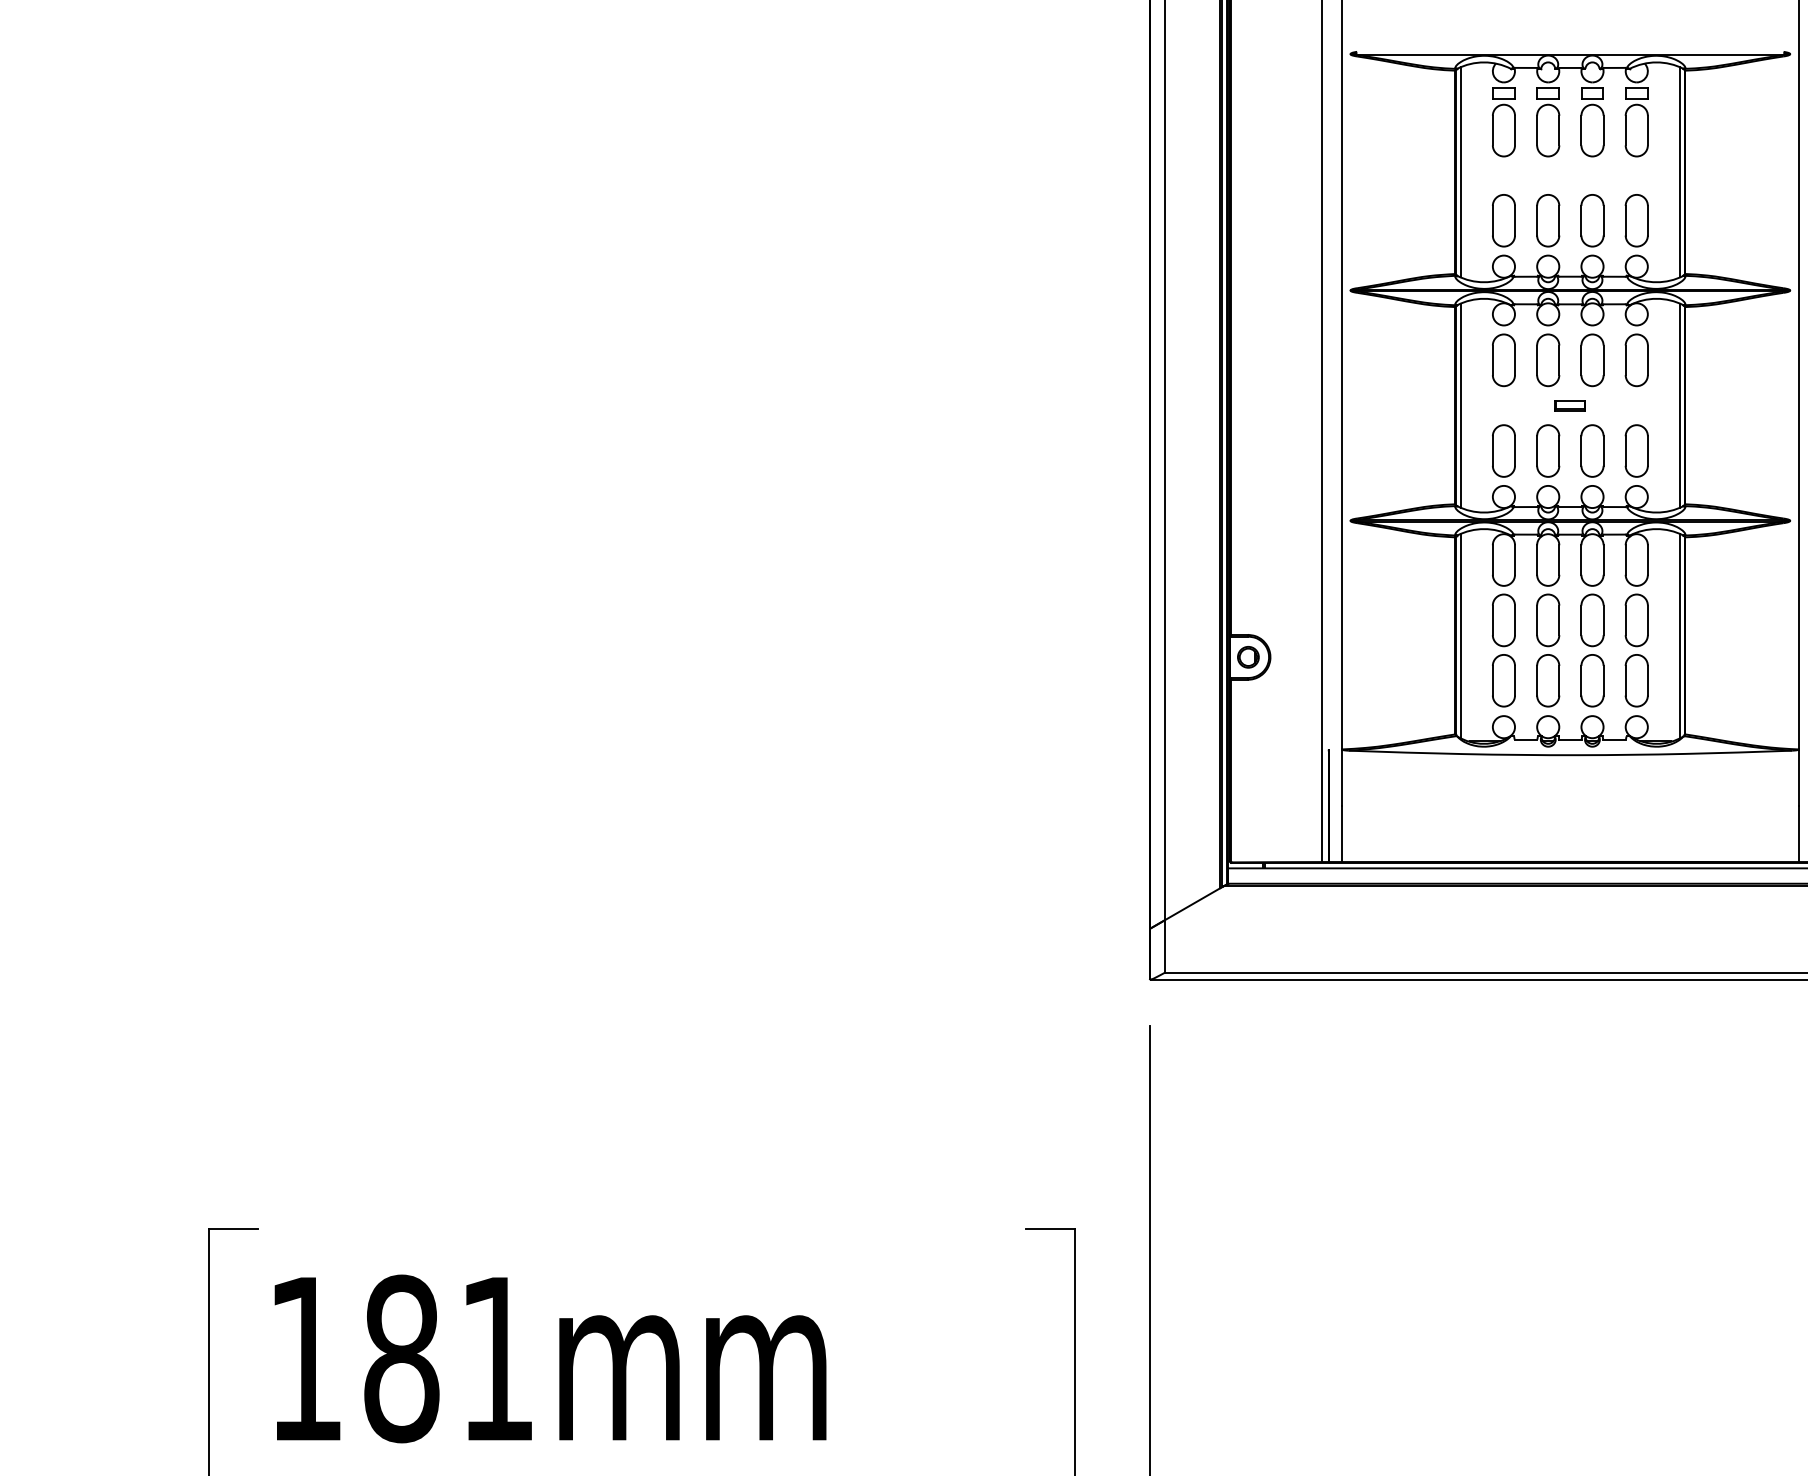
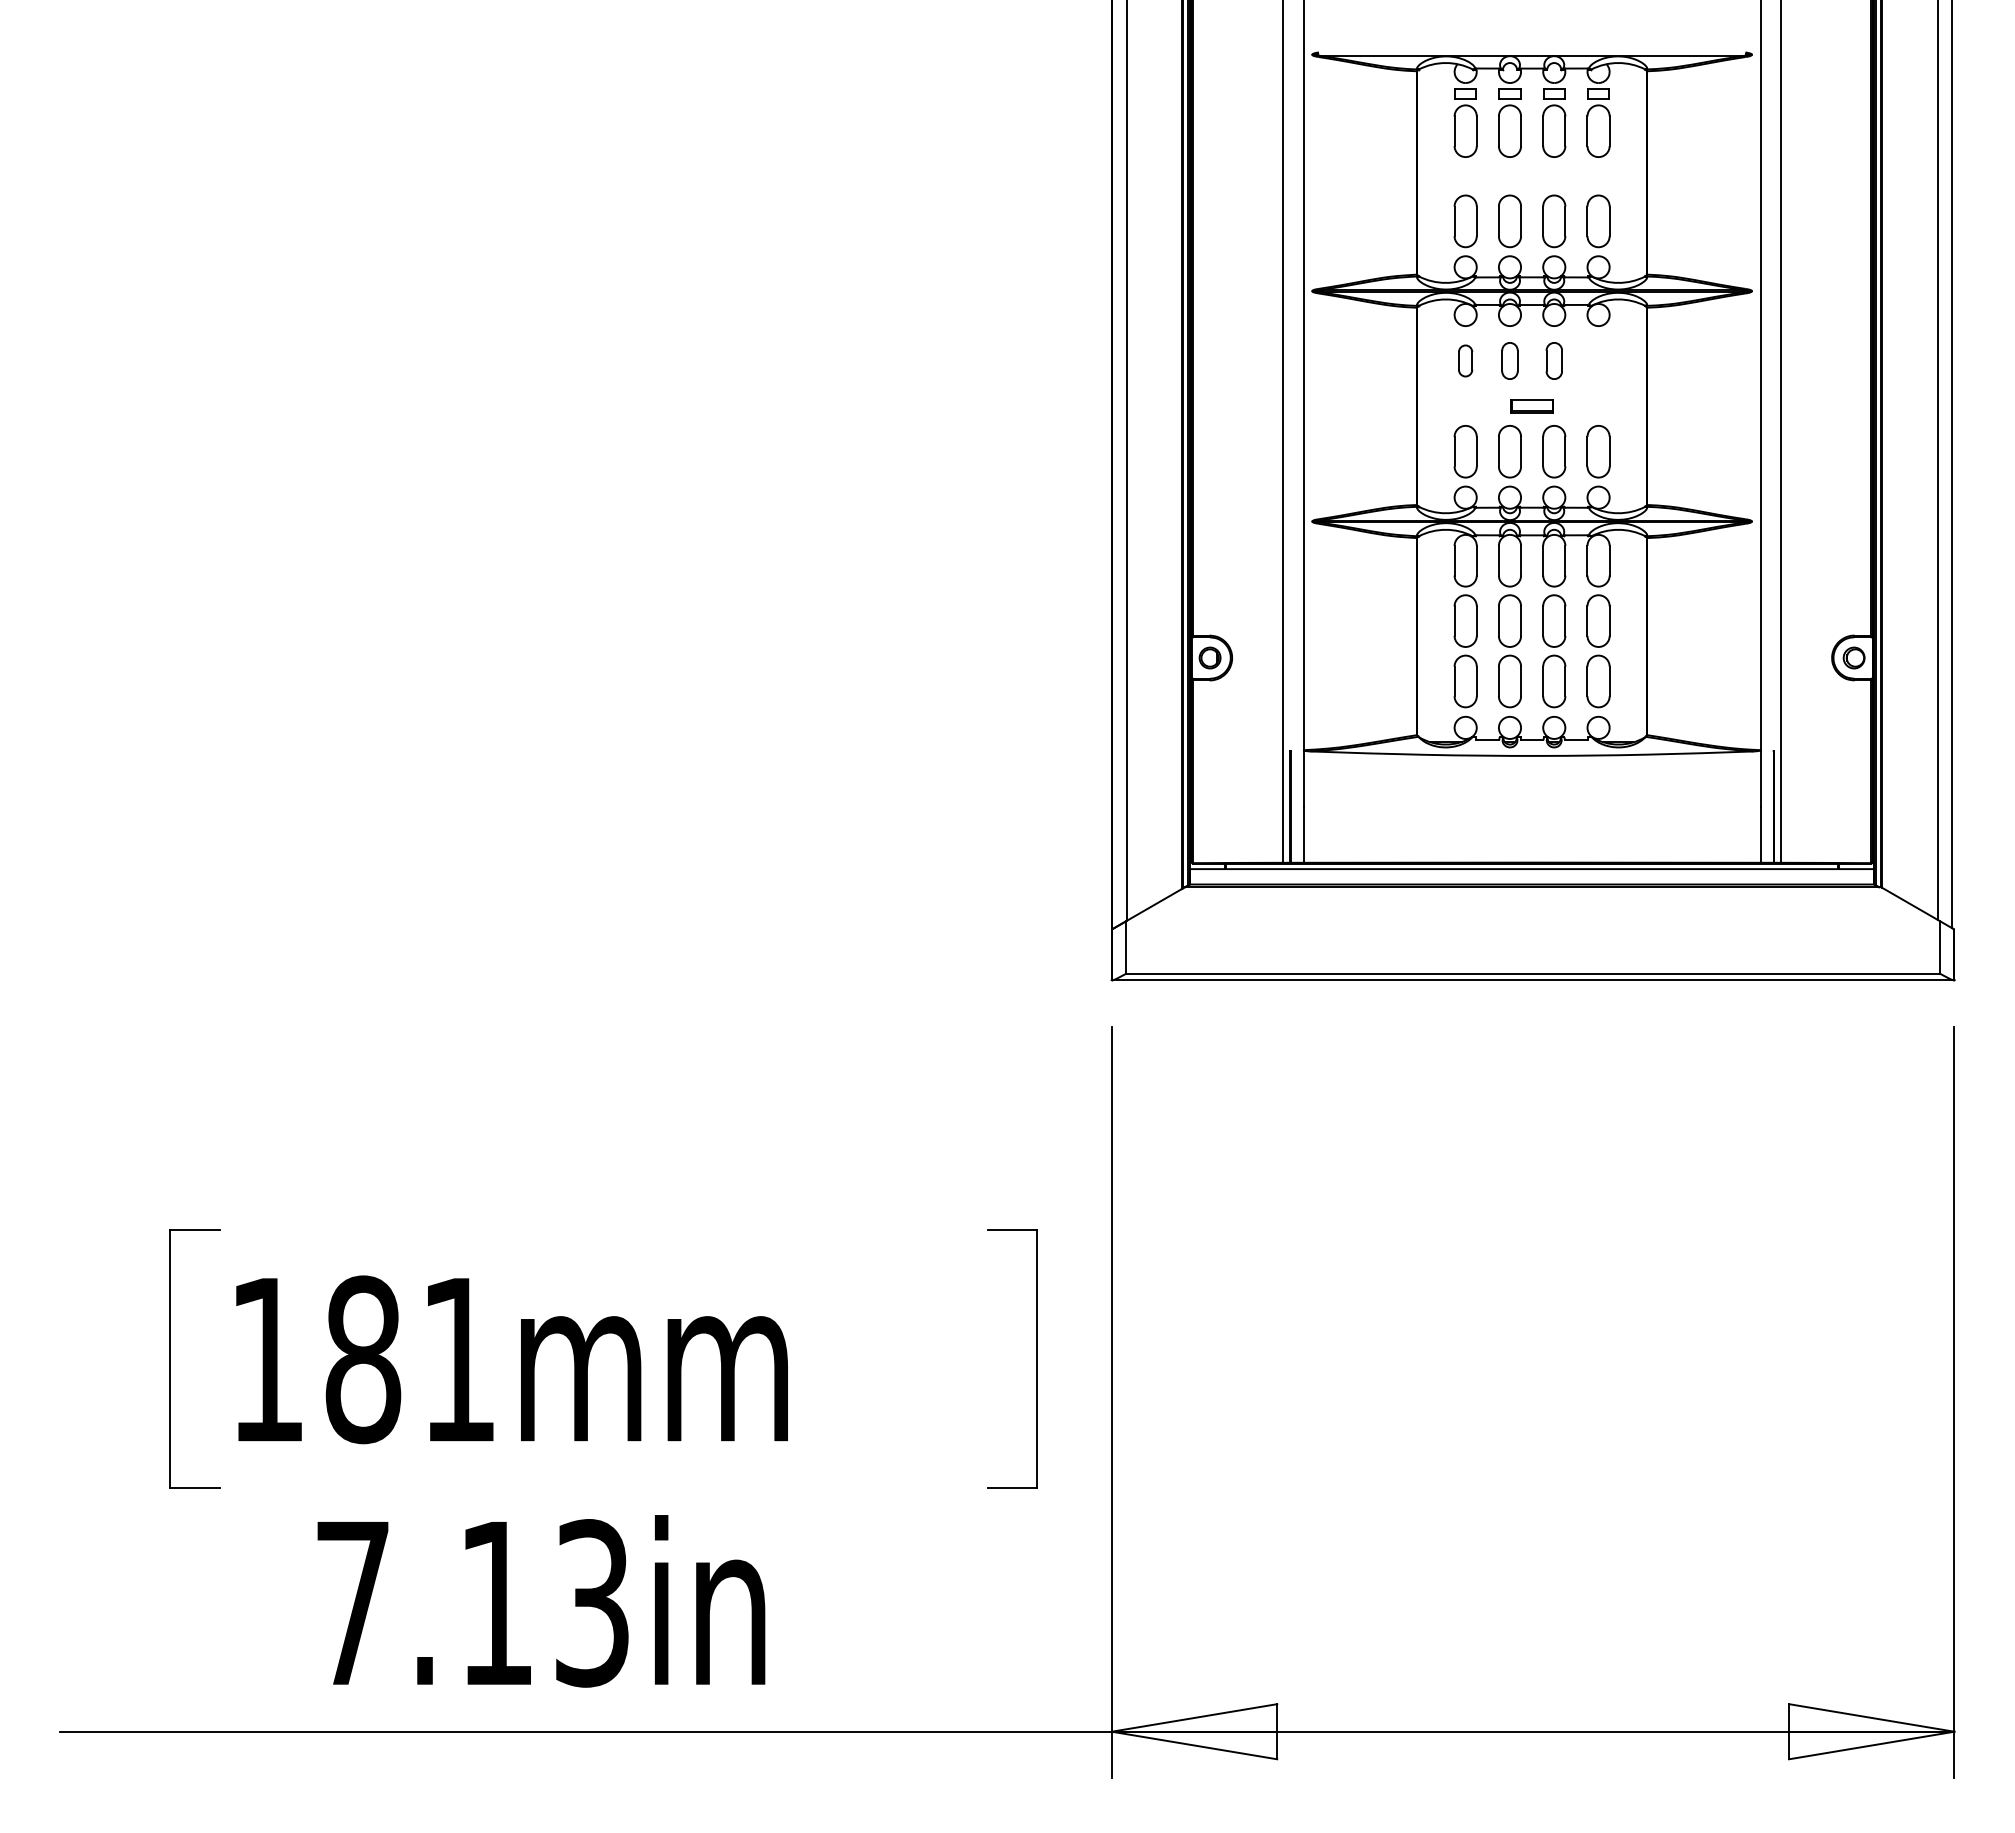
line: (1460, 171) -> (1422, 172), removed
line: (1679, 171) -> (1641, 172), removed
part: (1503, 359) -> (1465, 360), size x0.6
part: (1547, 359) -> (1509, 360), size x0.7
part: (1592, 359) -> (1554, 360), size x0.7
part: (1636, 359) -> (1598, 360), removed
line: (1460, 405) -> (1422, 406), removed
part: (1569, 405) -> (1531, 406), size x1.4
line: (1679, 405) -> (1641, 406), removed
line: (1460, 635) -> (1422, 636), removed
line: (1679, 635) -> (1641, 636), removed

